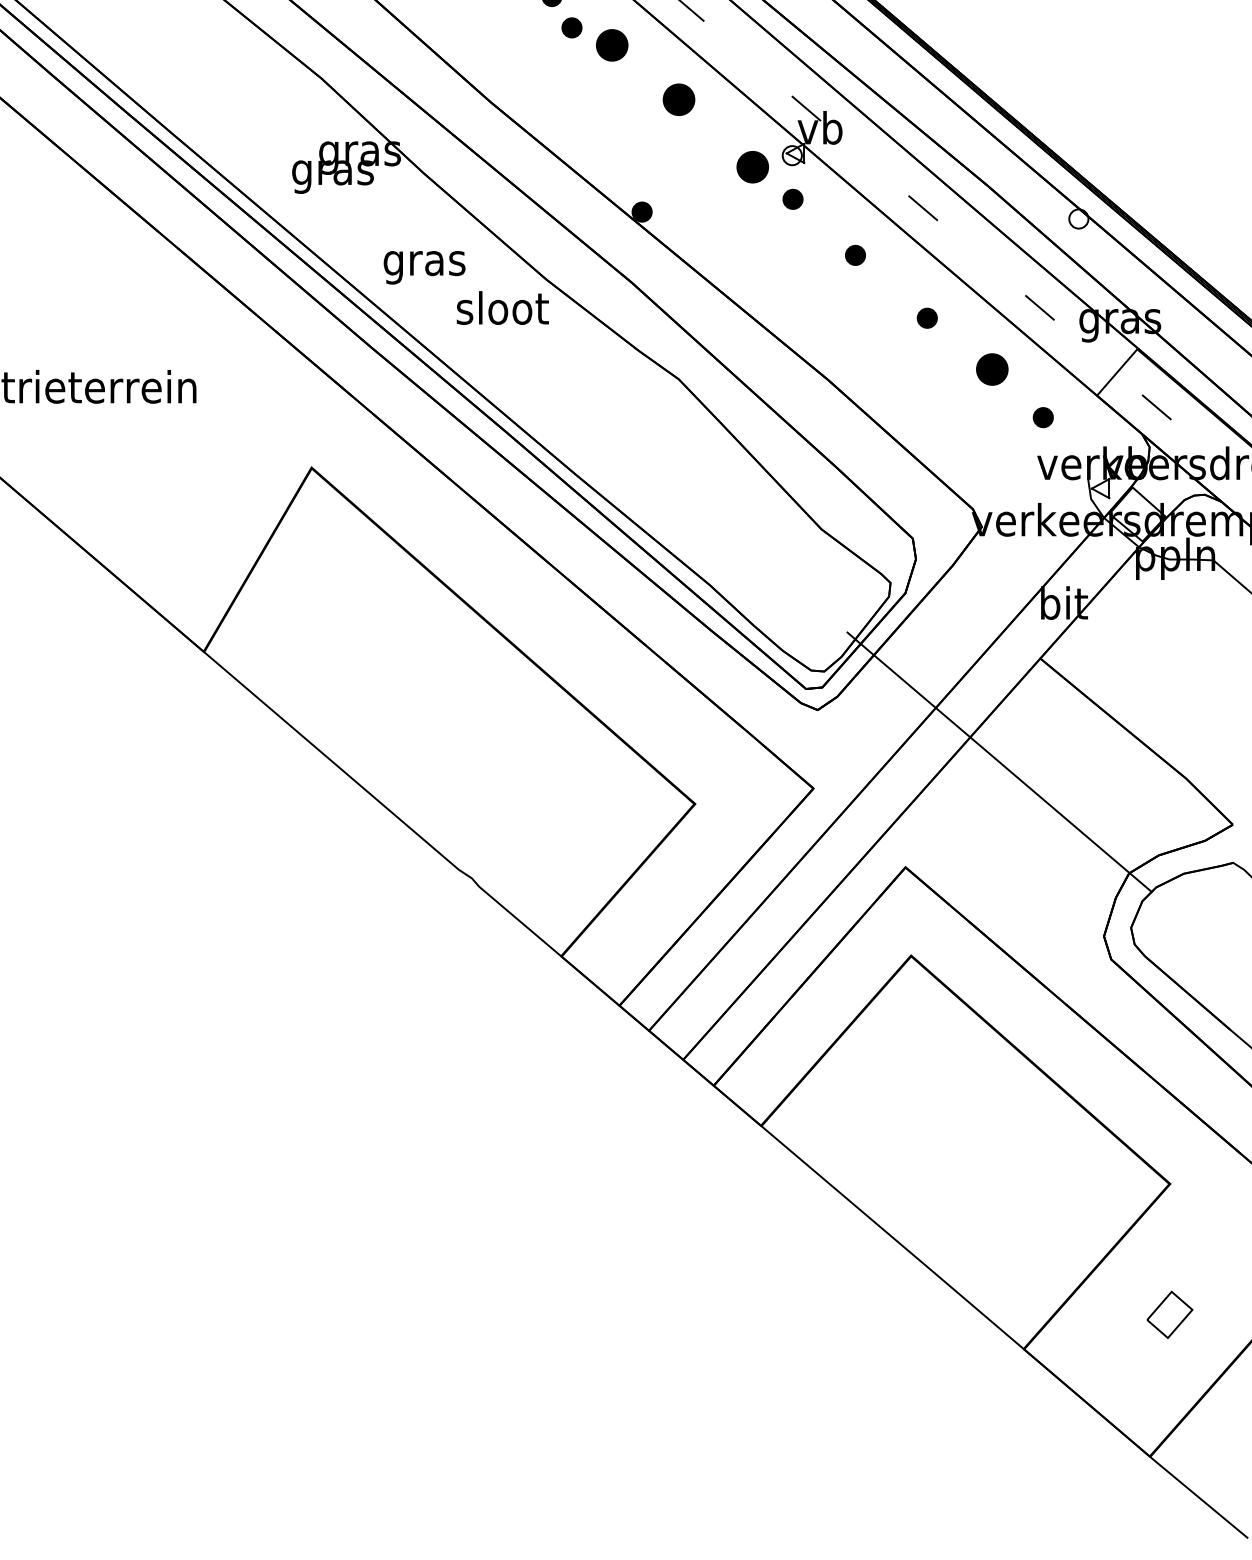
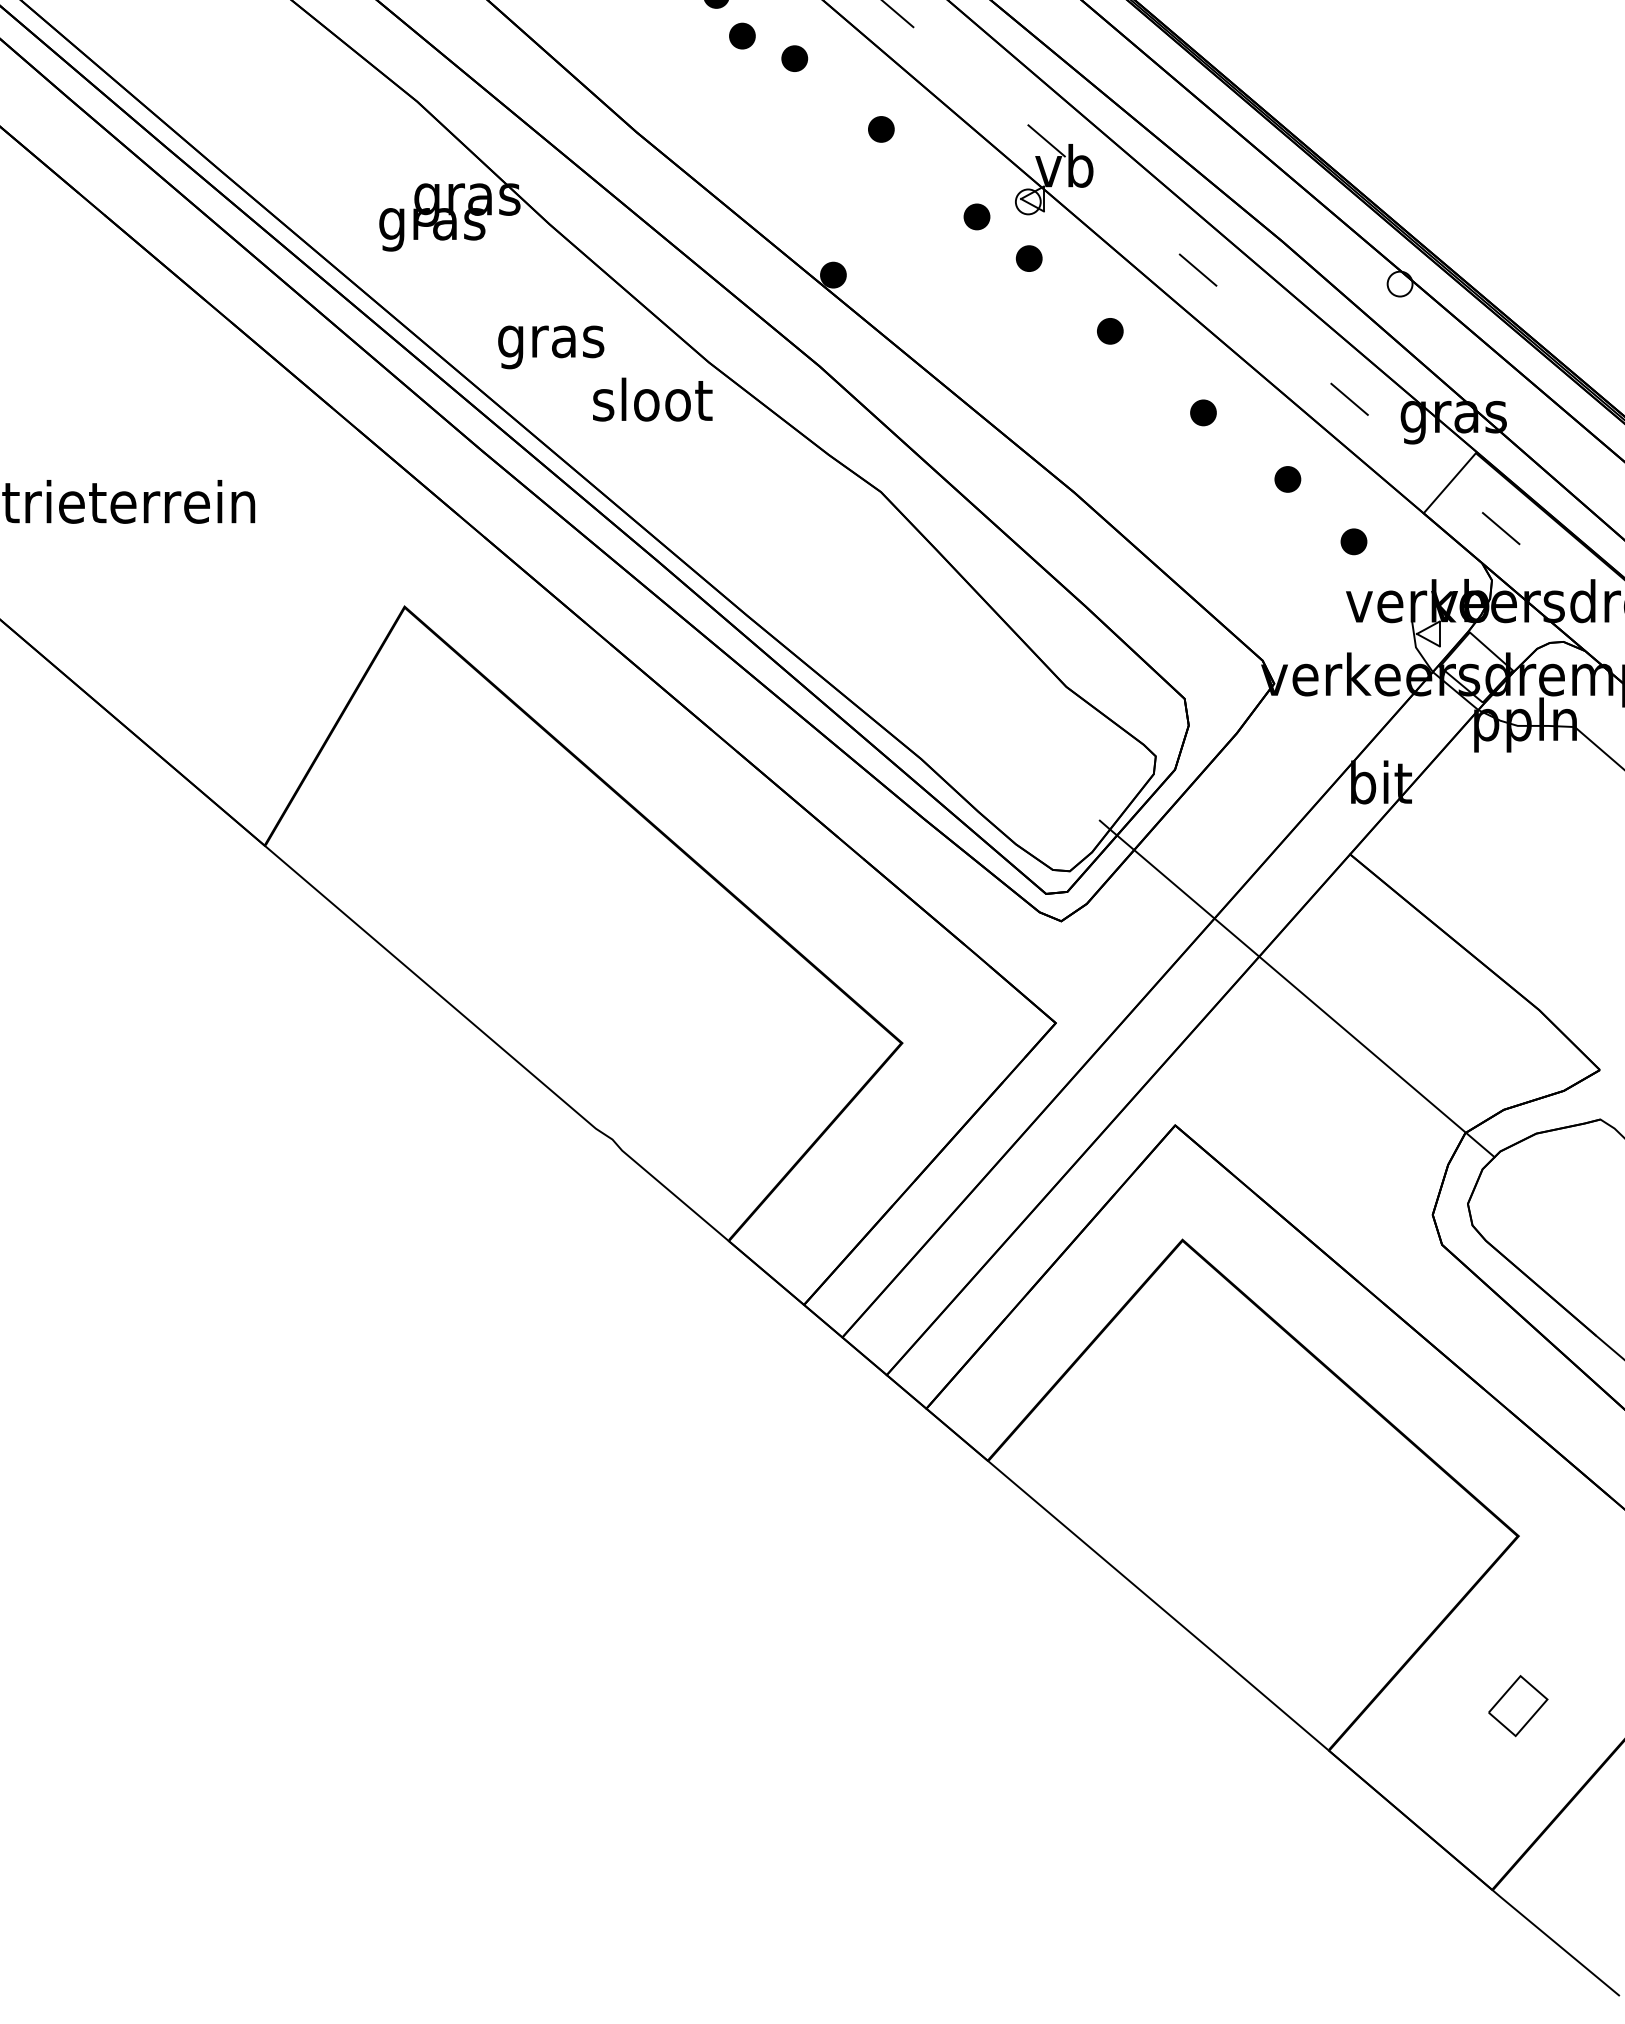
part: (612, 45) -> (794, 58), size x0.62
part: (679, 99) -> (881, 129), size x0.62
part: (752, 166) -> (976, 216), size x0.62
part: (992, 369) -> (1287, 479), size x0.62

